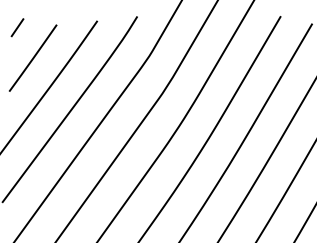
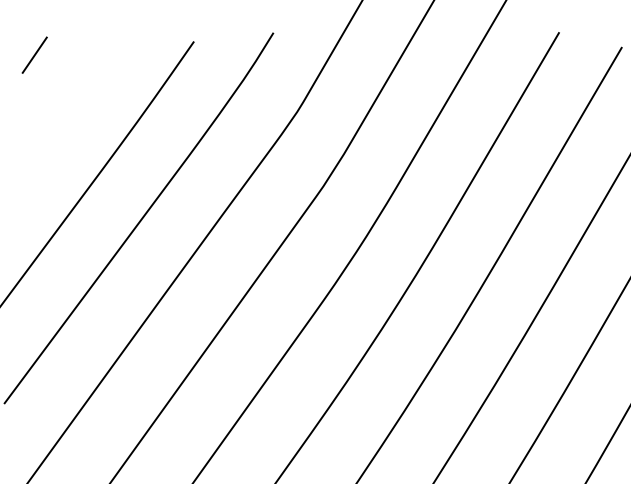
line: (33, 57) -> (66, 114), removed

